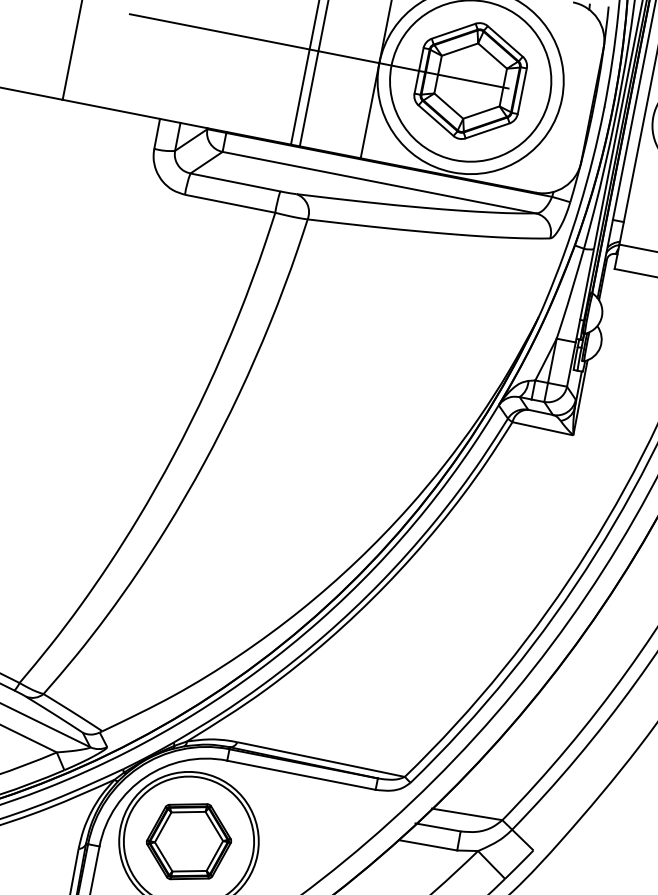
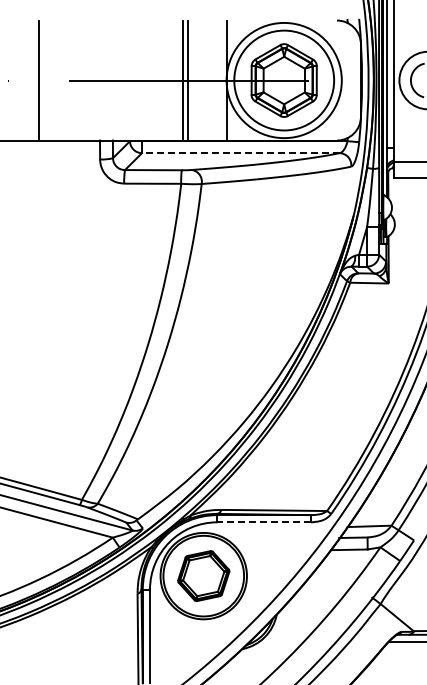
line: (378, 183) -> (240, 153), solid -> dashed
line: (301, 775) -> (264, 522), solid -> dashed

